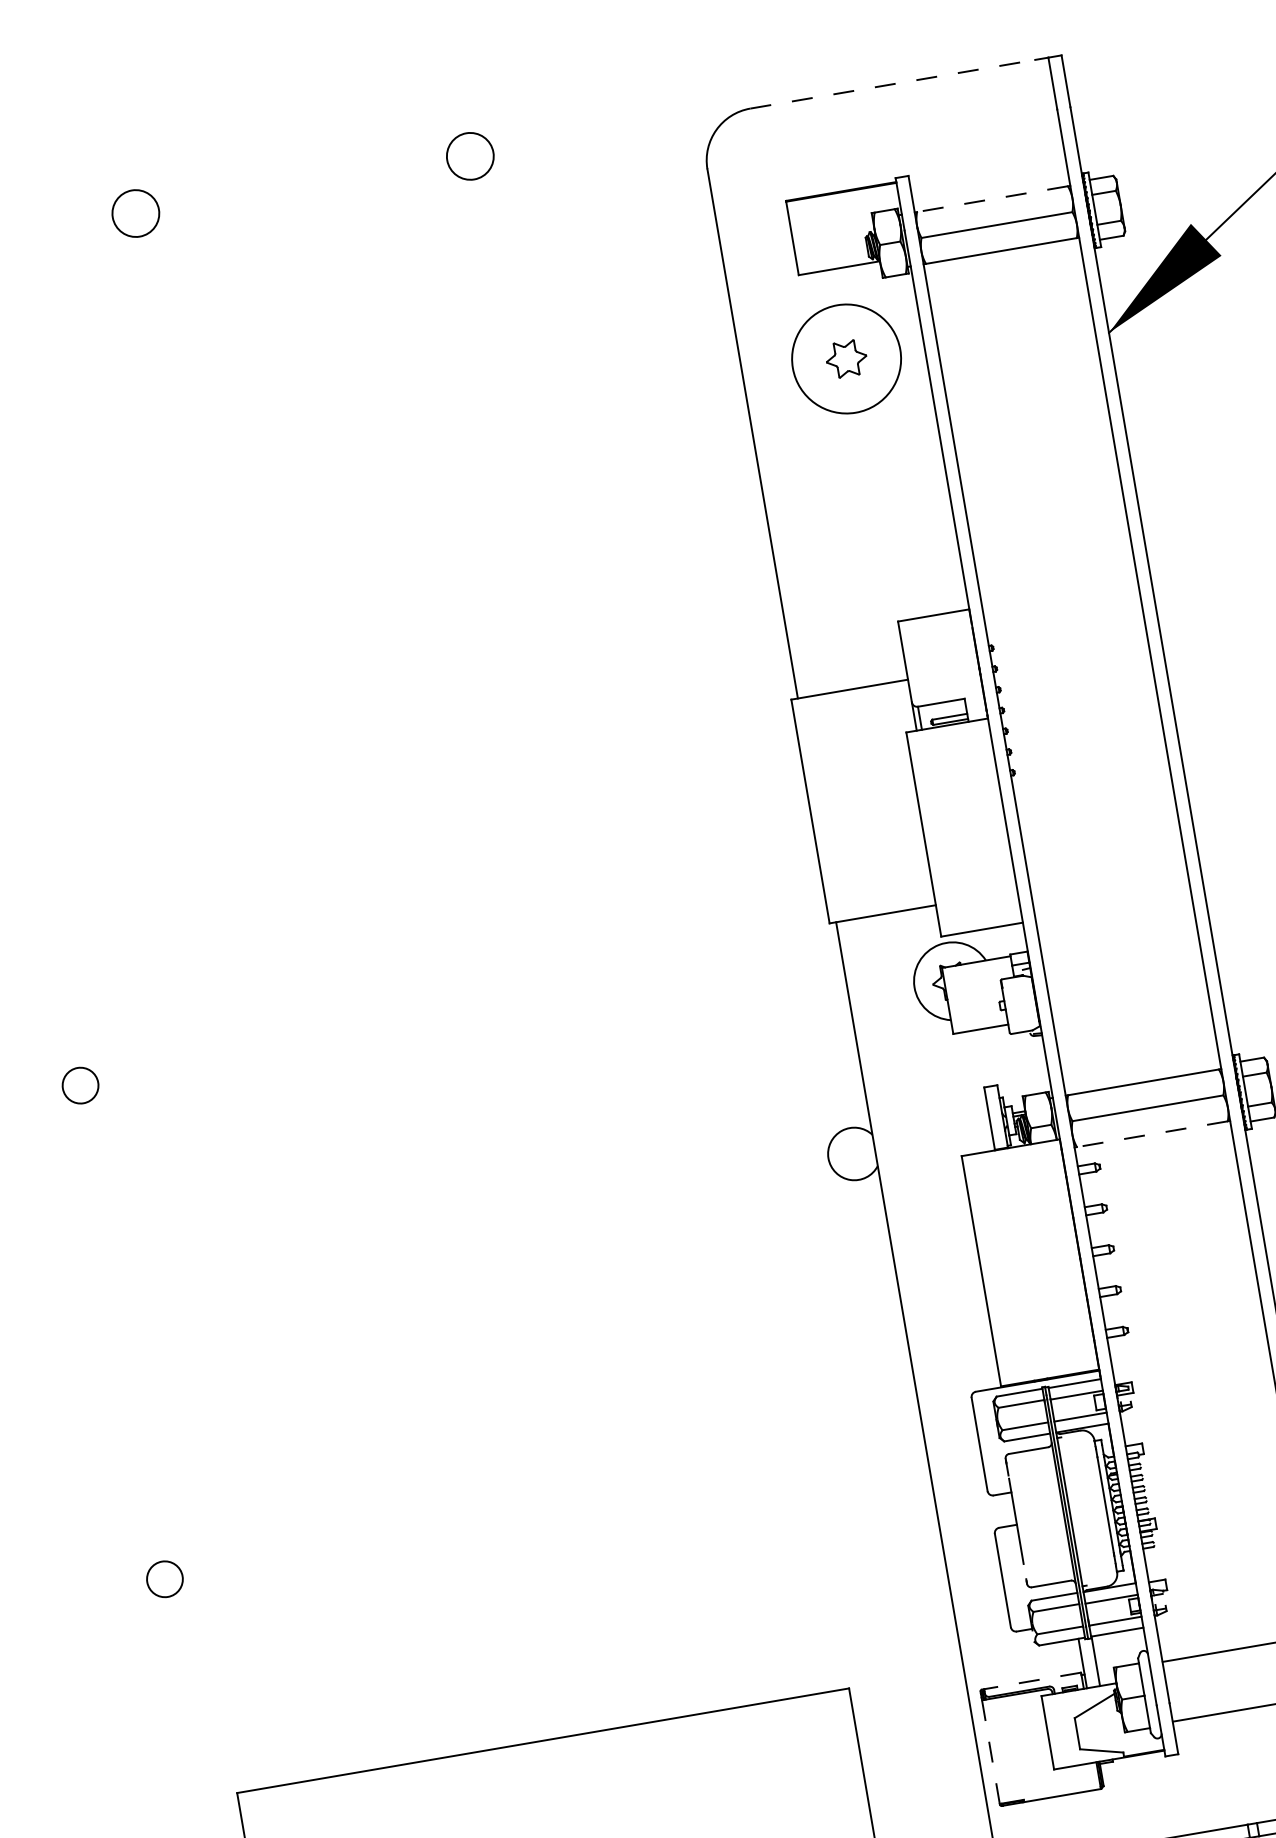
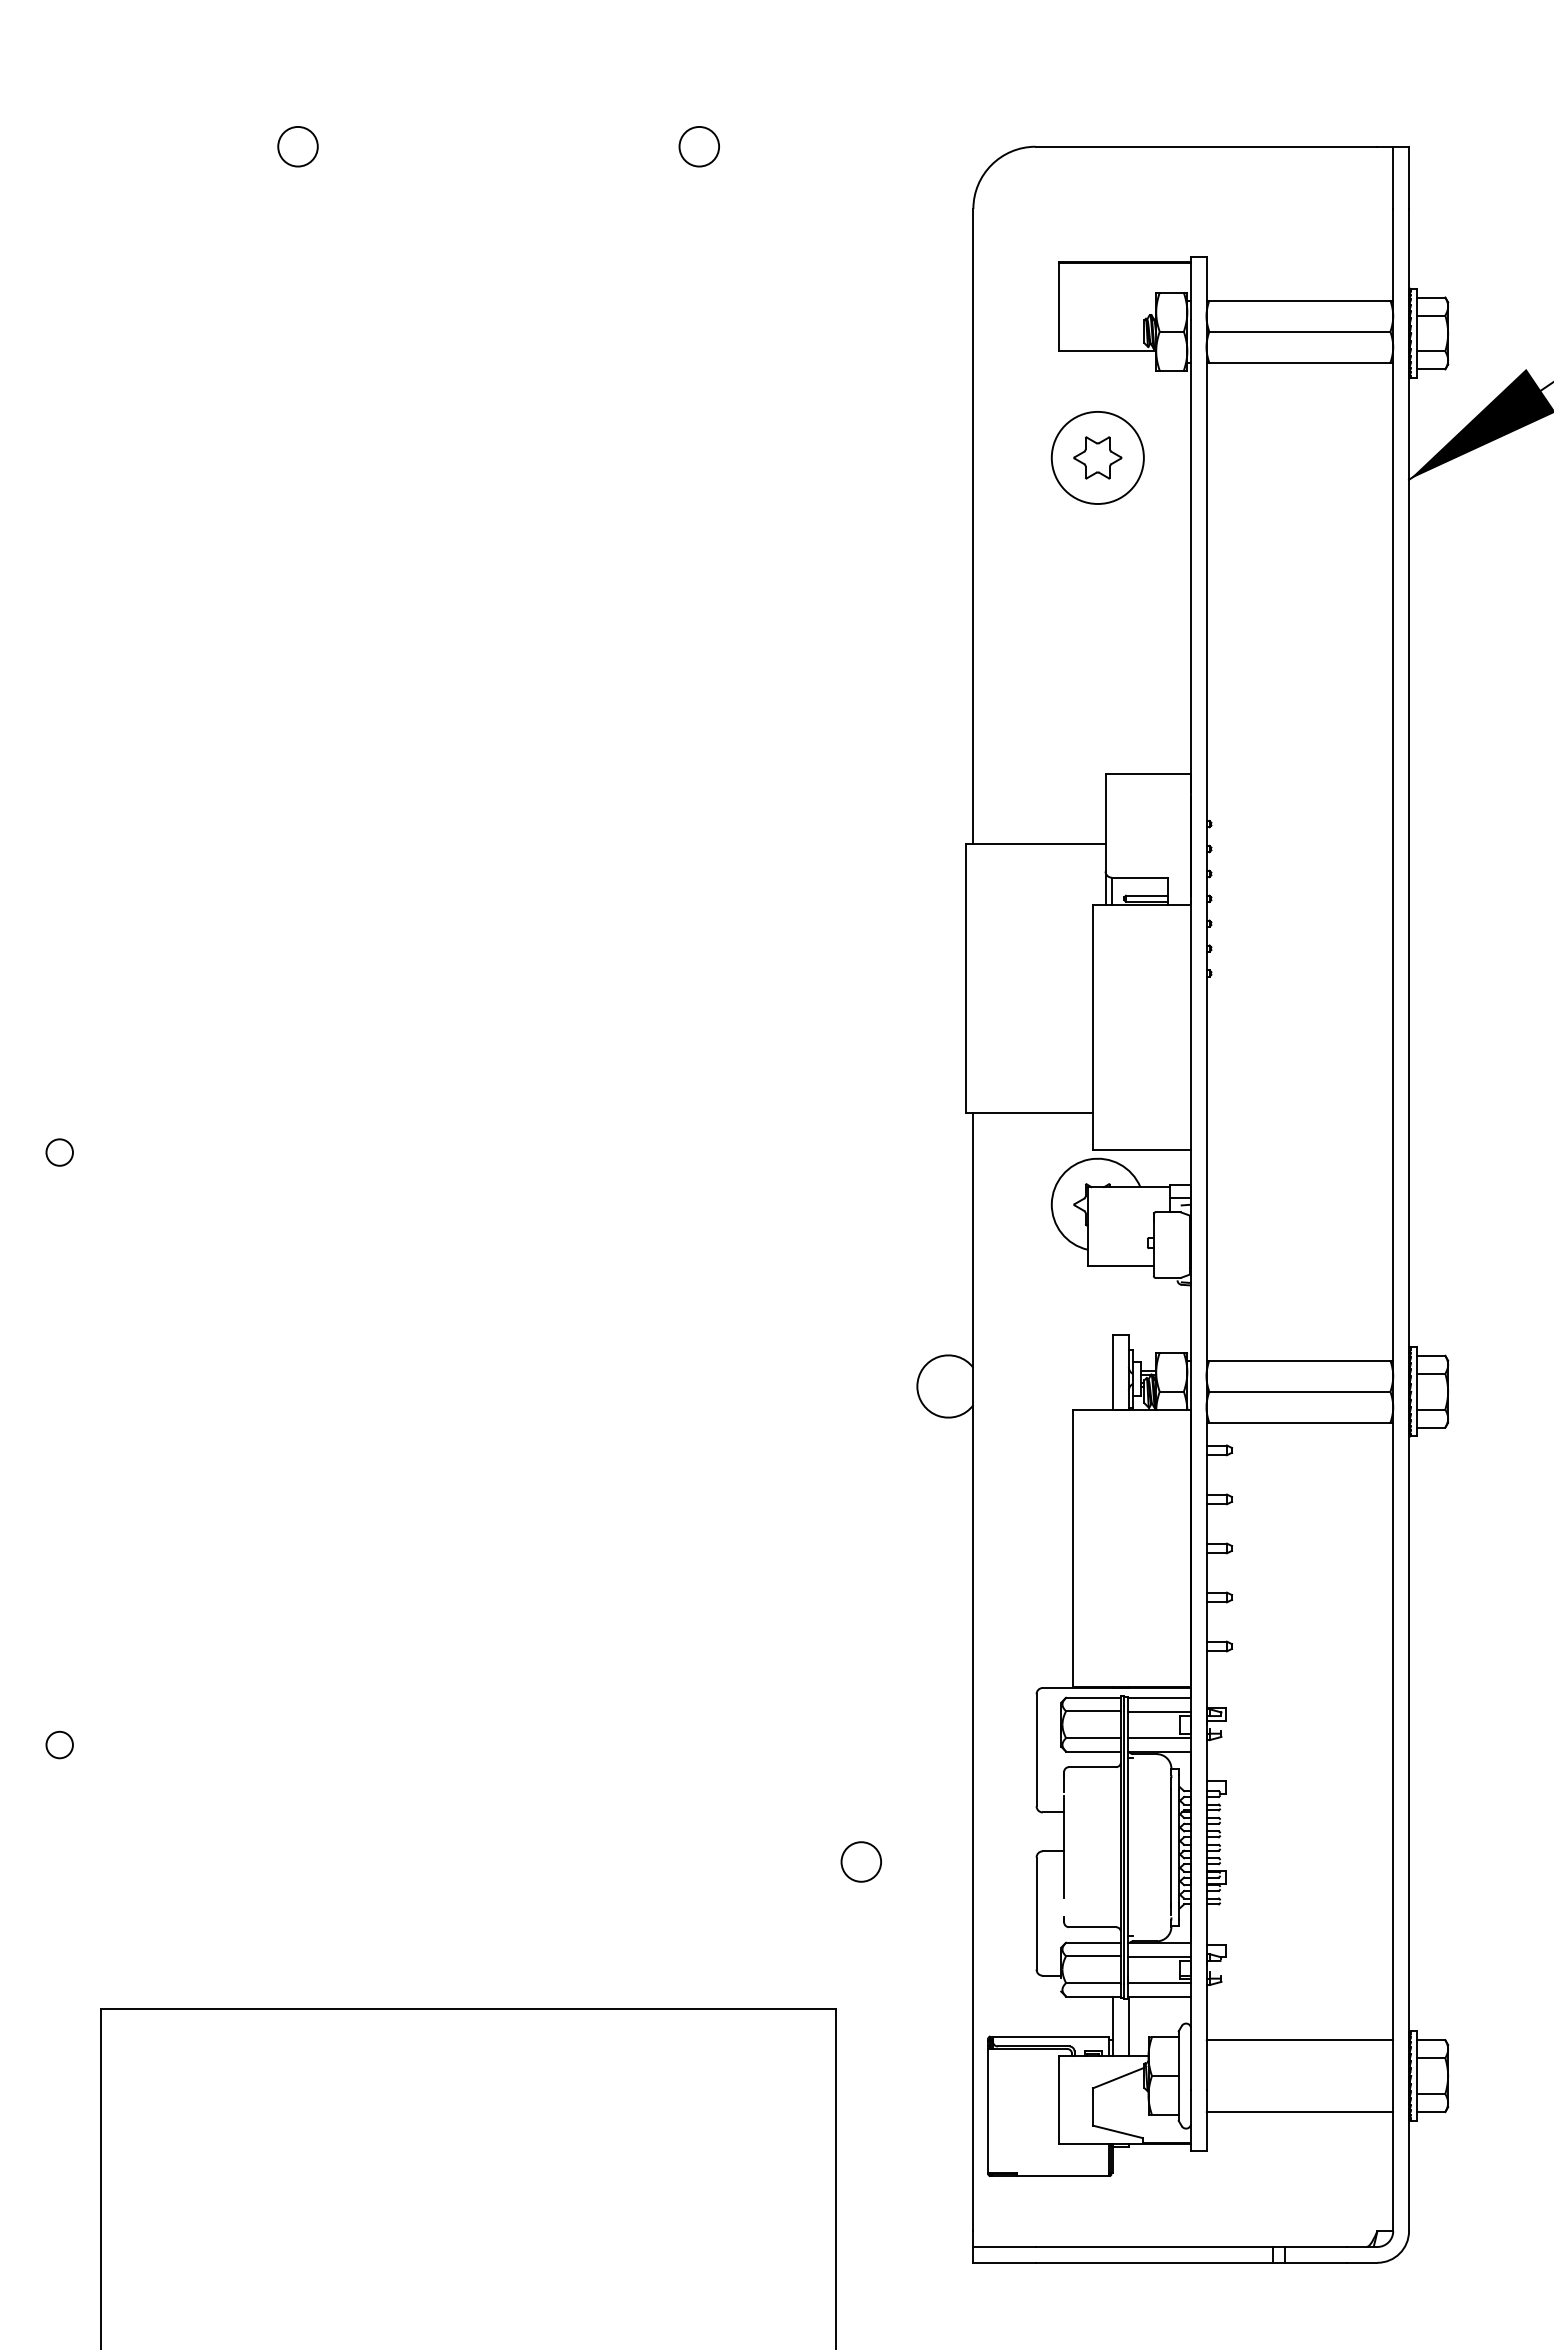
line: (892, 84) -> (1206, 146), dashed -> solid
circle: (469, 156) -> (698, 146), size x0.71
line: (992, 199) -> (1299, 300), dashed -> solid
circle: (135, 213) -> (297, 146), size x0.71
circle: (846, 358) -> (1097, 457), size x0.71
circle: (80, 1085) -> (59, 1152), size x0.62
line: (1152, 1133) -> (1299, 1422), dashed -> solid
circle: (848, 1562) -> (860, 1861), added
circle: (164, 1578) -> (59, 1744), size x0.62
line: (1031, 1681) -> (1050, 2036), dashed -> solid
line: (990, 1751) -> (988, 2110), dashed -> solid

